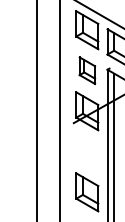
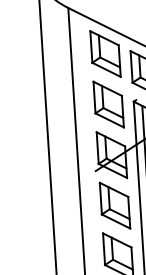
part: (87, 70) -> (108, 104), size x1.43
part: (87, 151) -> (115, 205), added

